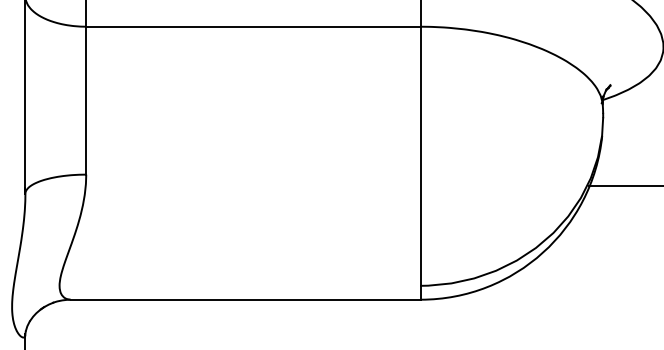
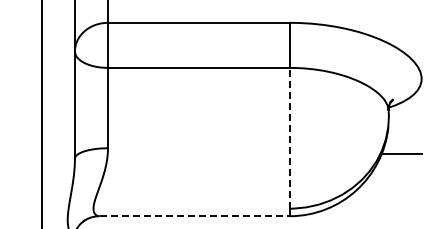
line: (420, 154) -> (289, 137), solid -> dashed
line: (247, 300) -> (195, 216), solid -> dashed

